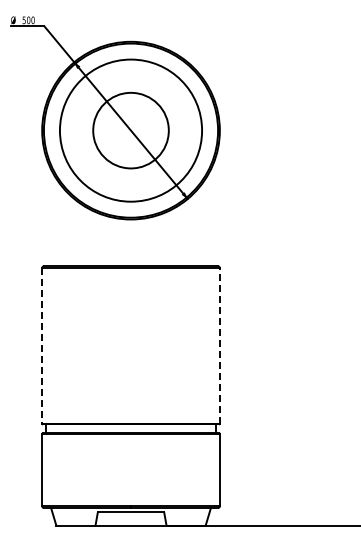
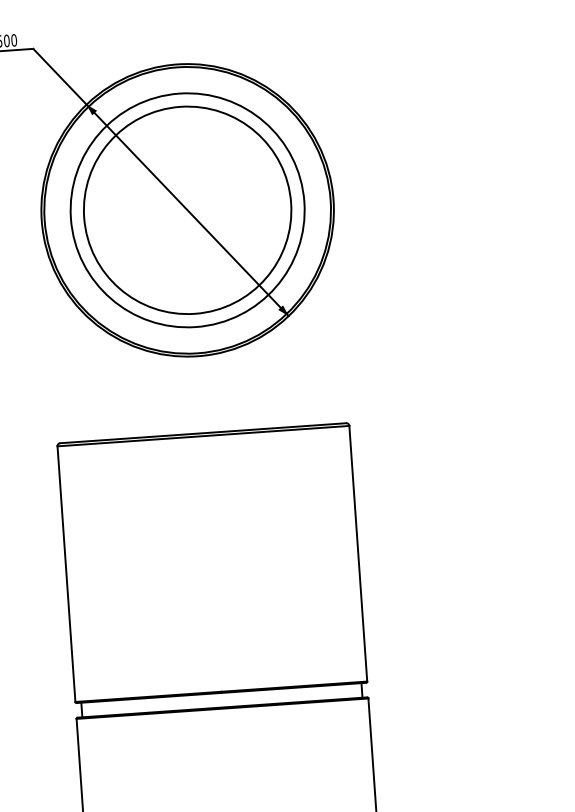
circle: (131, 130) -> (188, 210), size x1.67
line: (42, 345) -> (66, 573), dashed -> solid
line: (219, 345) -> (357, 553), dashed -> solid

